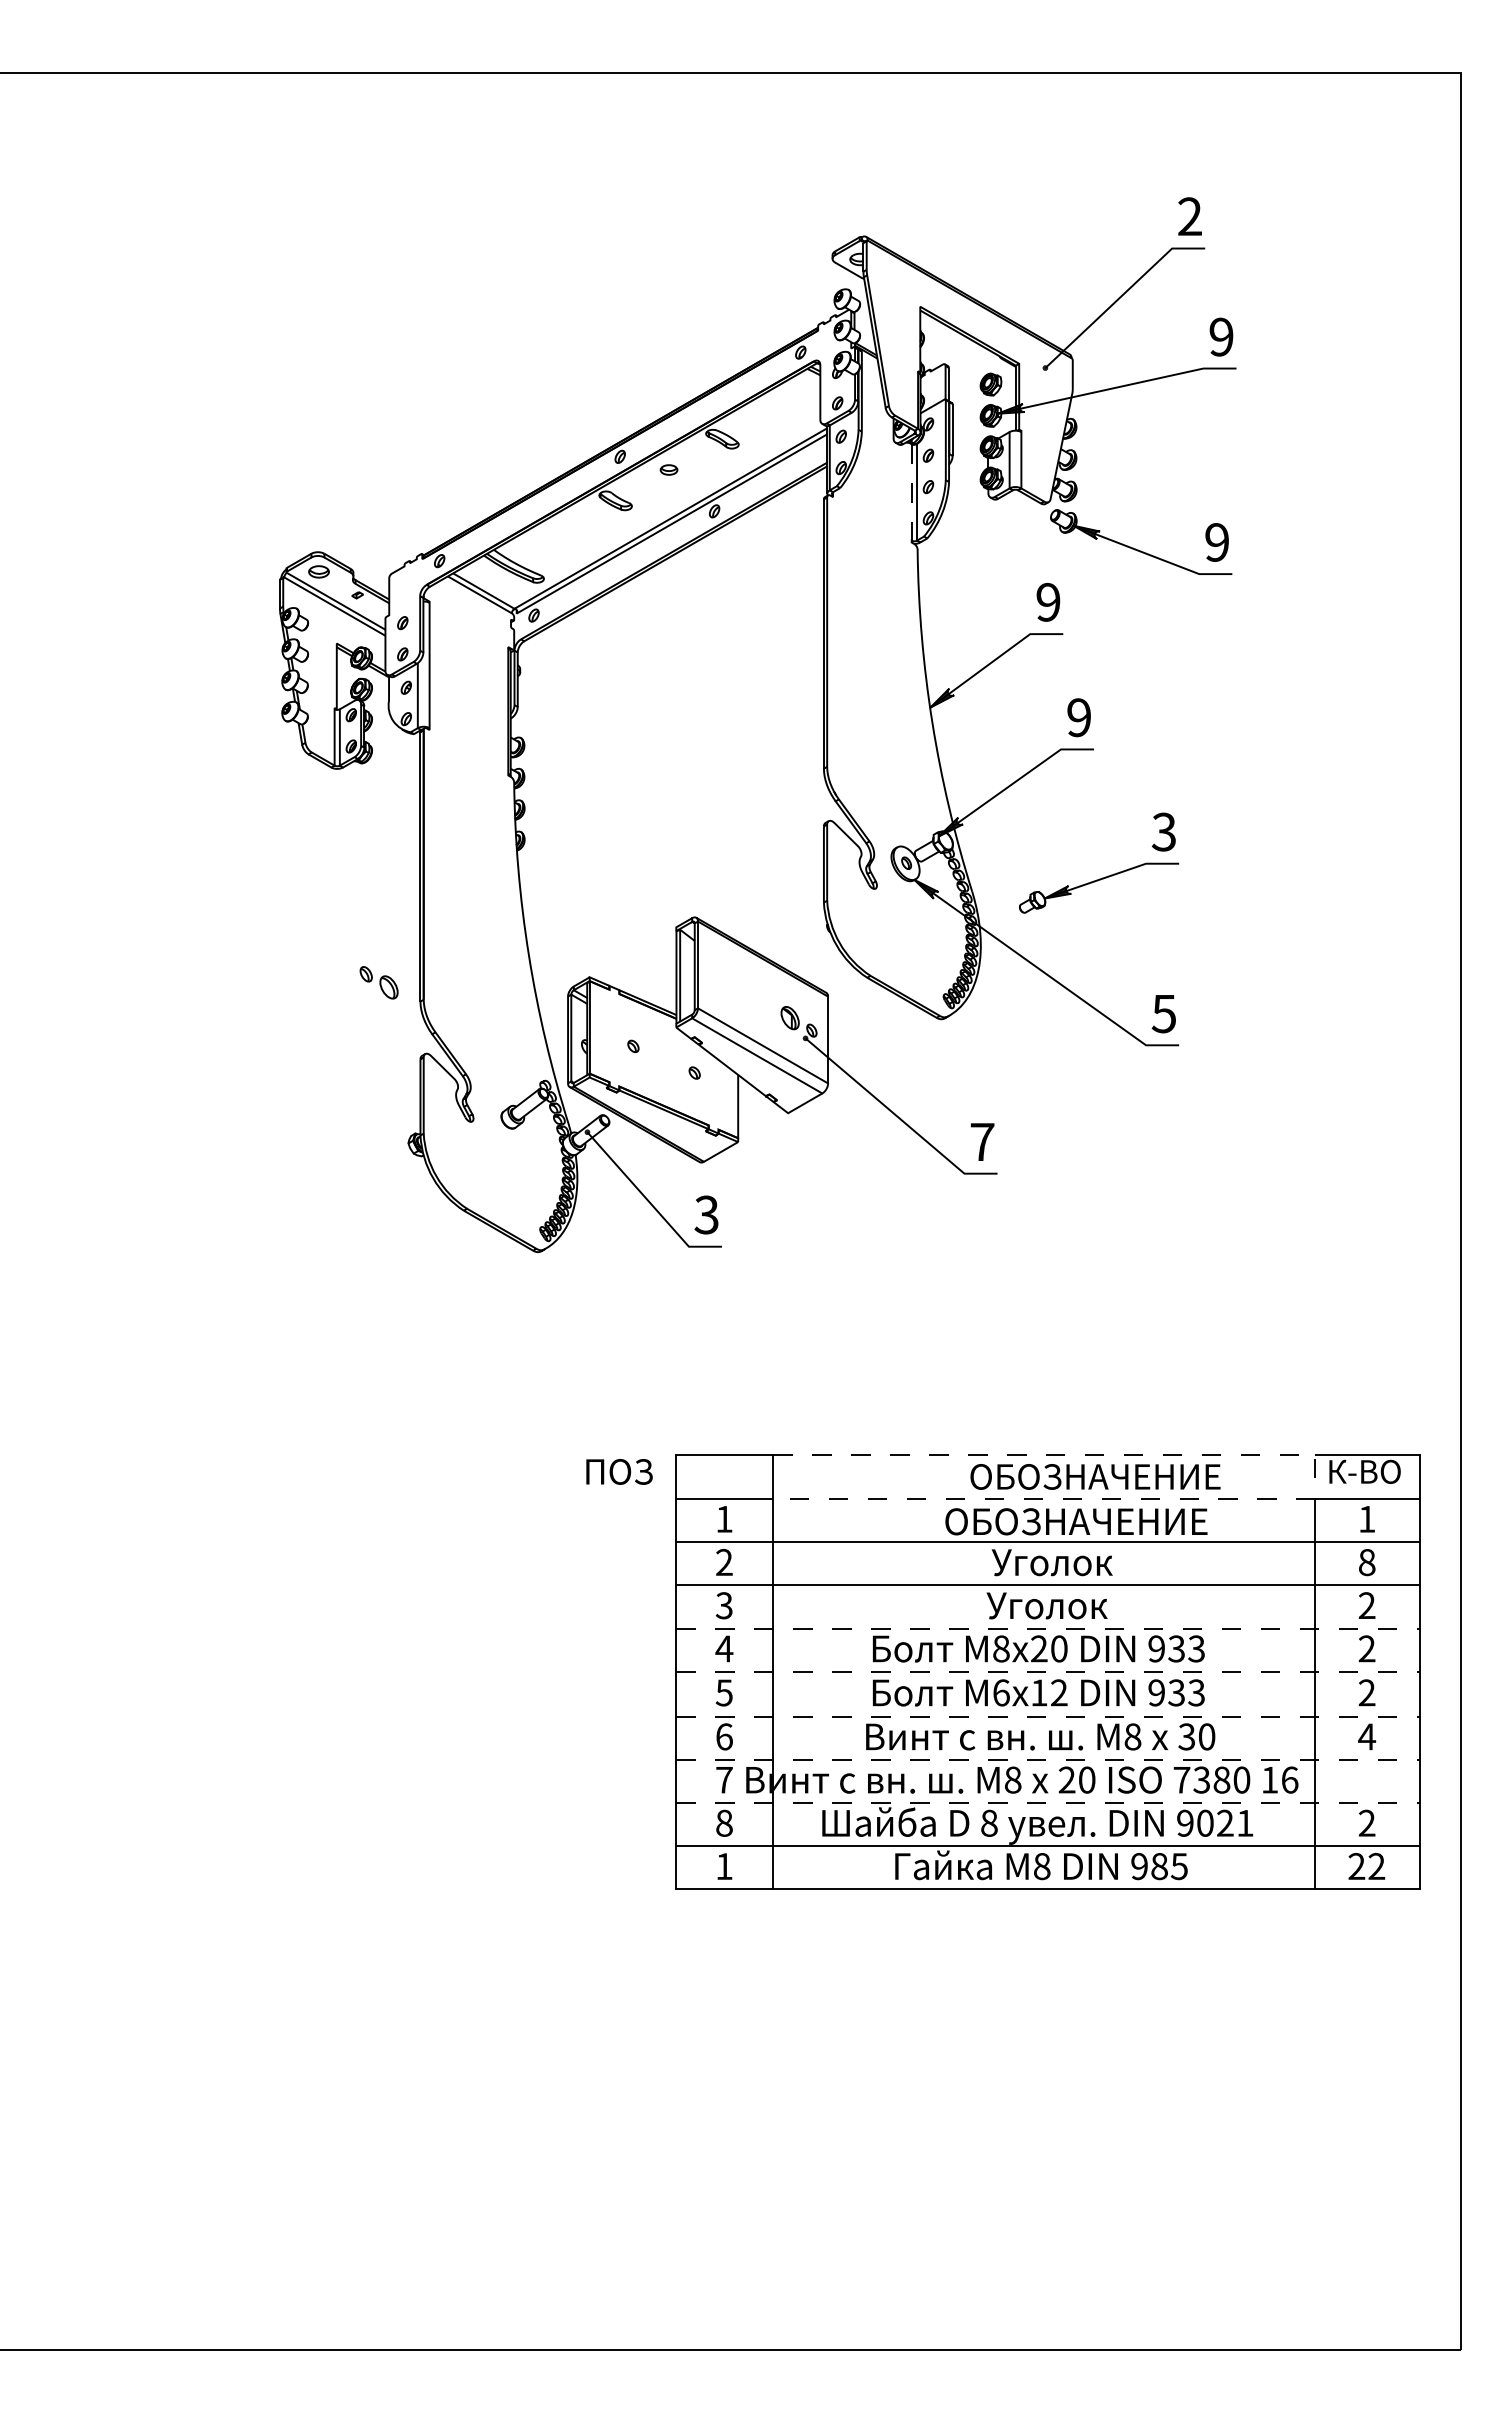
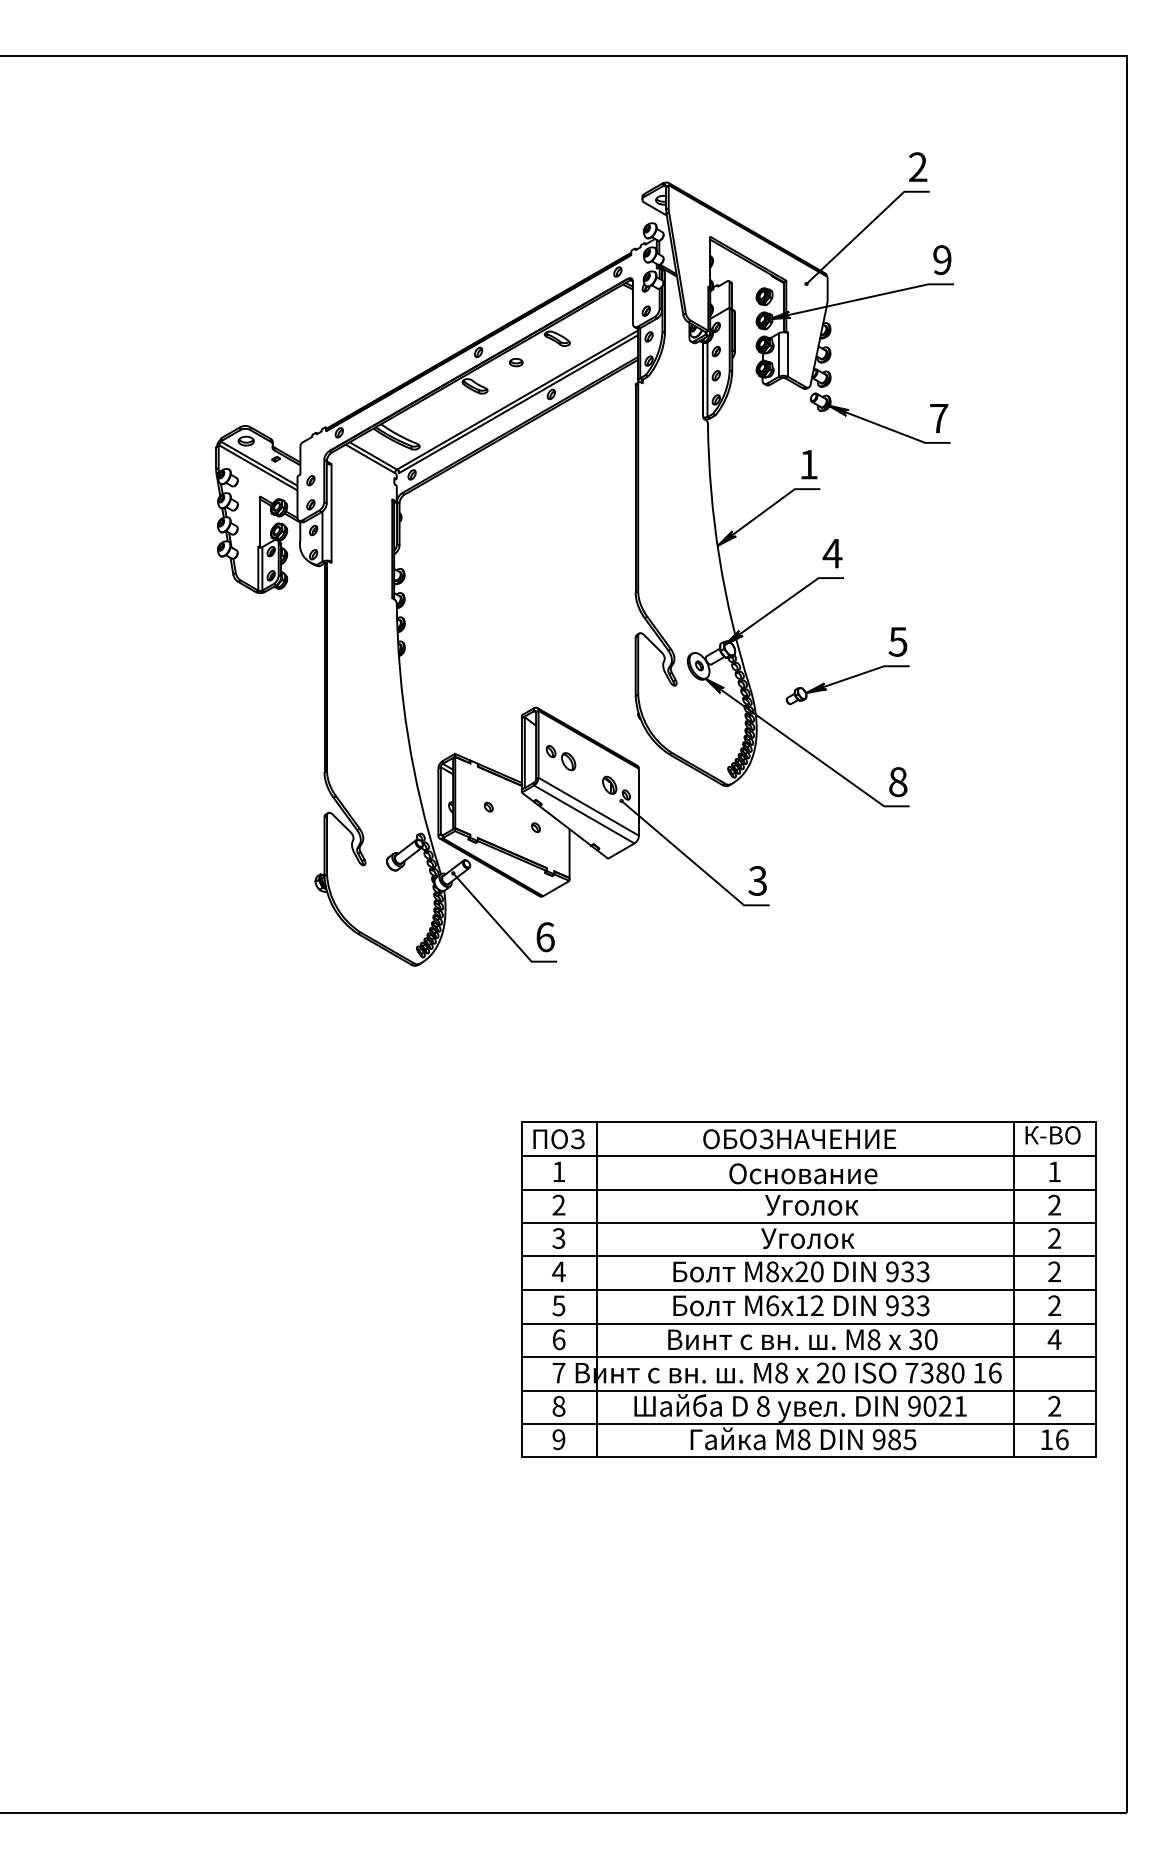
line: (911, 492) -> (703, 379), dashed -> solid
text: (1217, 542) -> (939, 418), 9 -> 7
text: (1048, 601) -> (808, 464), 9 -> 1
text: (1079, 717) -> (832, 553), 9 -> 4
text: (1163, 831) -> (897, 641), 3 -> 5
part: (378, 982) -> (560, 757), moved
text: (1163, 1013) -> (897, 781), 5 -> 8
text: (982, 1141) -> (758, 880), 7 -> 3
text: (706, 1214) -> (545, 936), 3 -> 6
text: (619, 1471) -> (559, 1138), moved
text: (1095, 1476) -> (799, 1138), moved
line: (1314, 1477) -> (1014, 1139), dashed -> solid
text: (1089, 1521) -> (840, 1173), ОБОЗНАЧЕНИЕ -> Основание
text: (1366, 1562) -> (1054, 1205), 8 -> 2
line: (1049, 1628) -> (809, 1256), dashed -> solid
line: (1049, 1671) -> (809, 1289), dashed -> solid
line: (1049, 1716) -> (809, 1324), dashed -> solid
line: (1049, 1759) -> (809, 1357), dashed -> solid
line: (1049, 1802) -> (809, 1390), dashed -> solid
text: (724, 1866) -> (559, 1439), 1 -> 9
text: (1366, 1866) -> (1054, 1439), 22 -> 16

